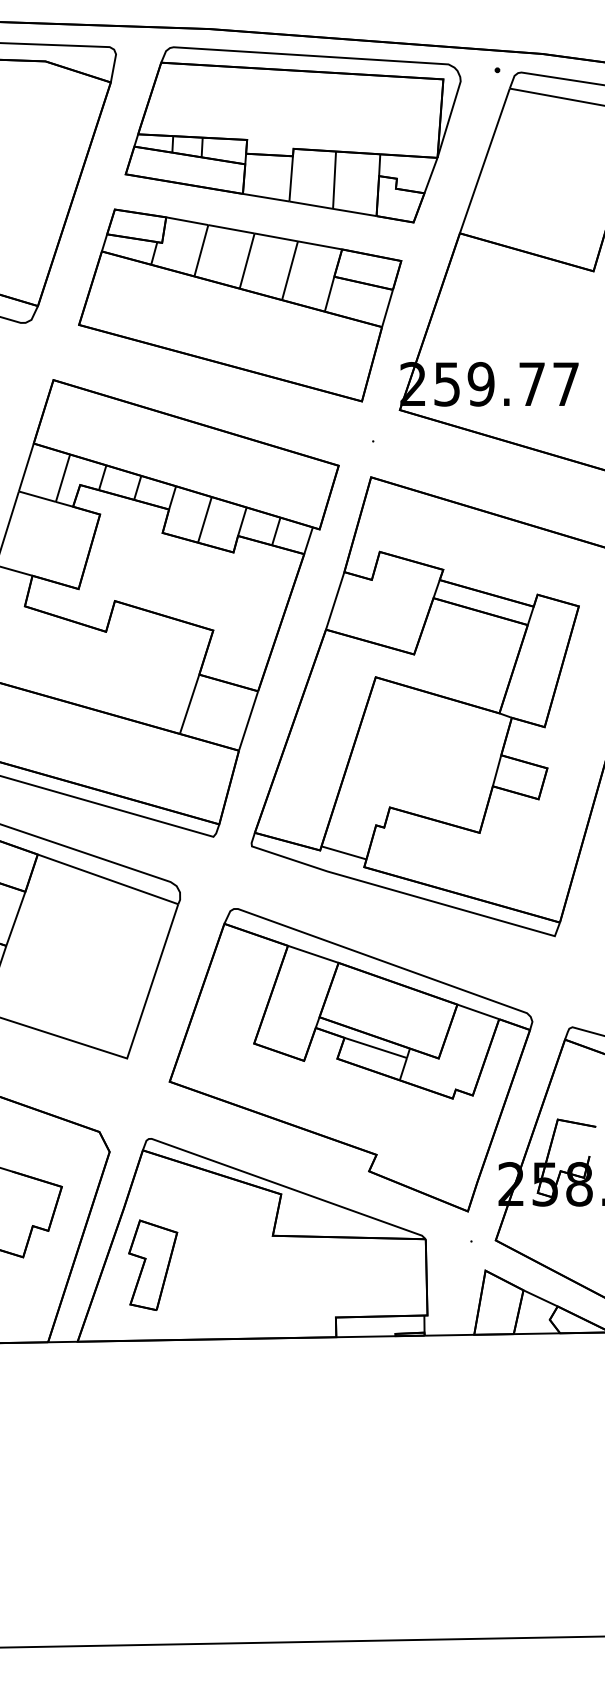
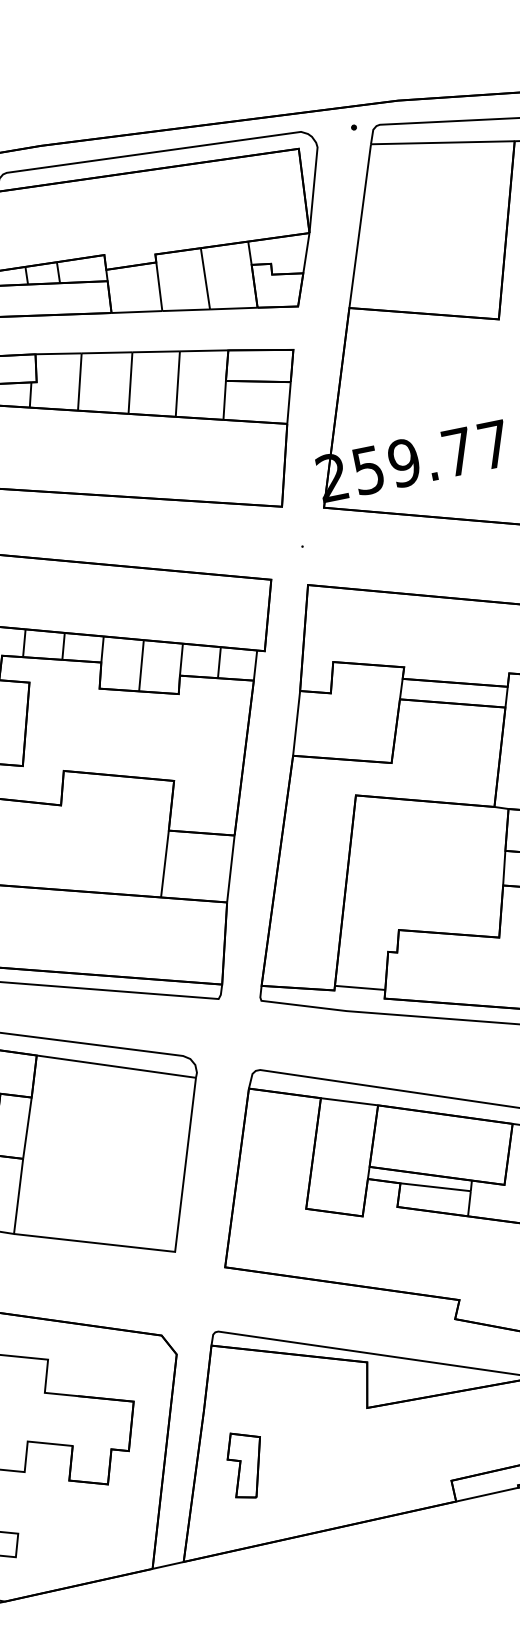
part: (153, 1264) -> (247, 1463), size x0.7

